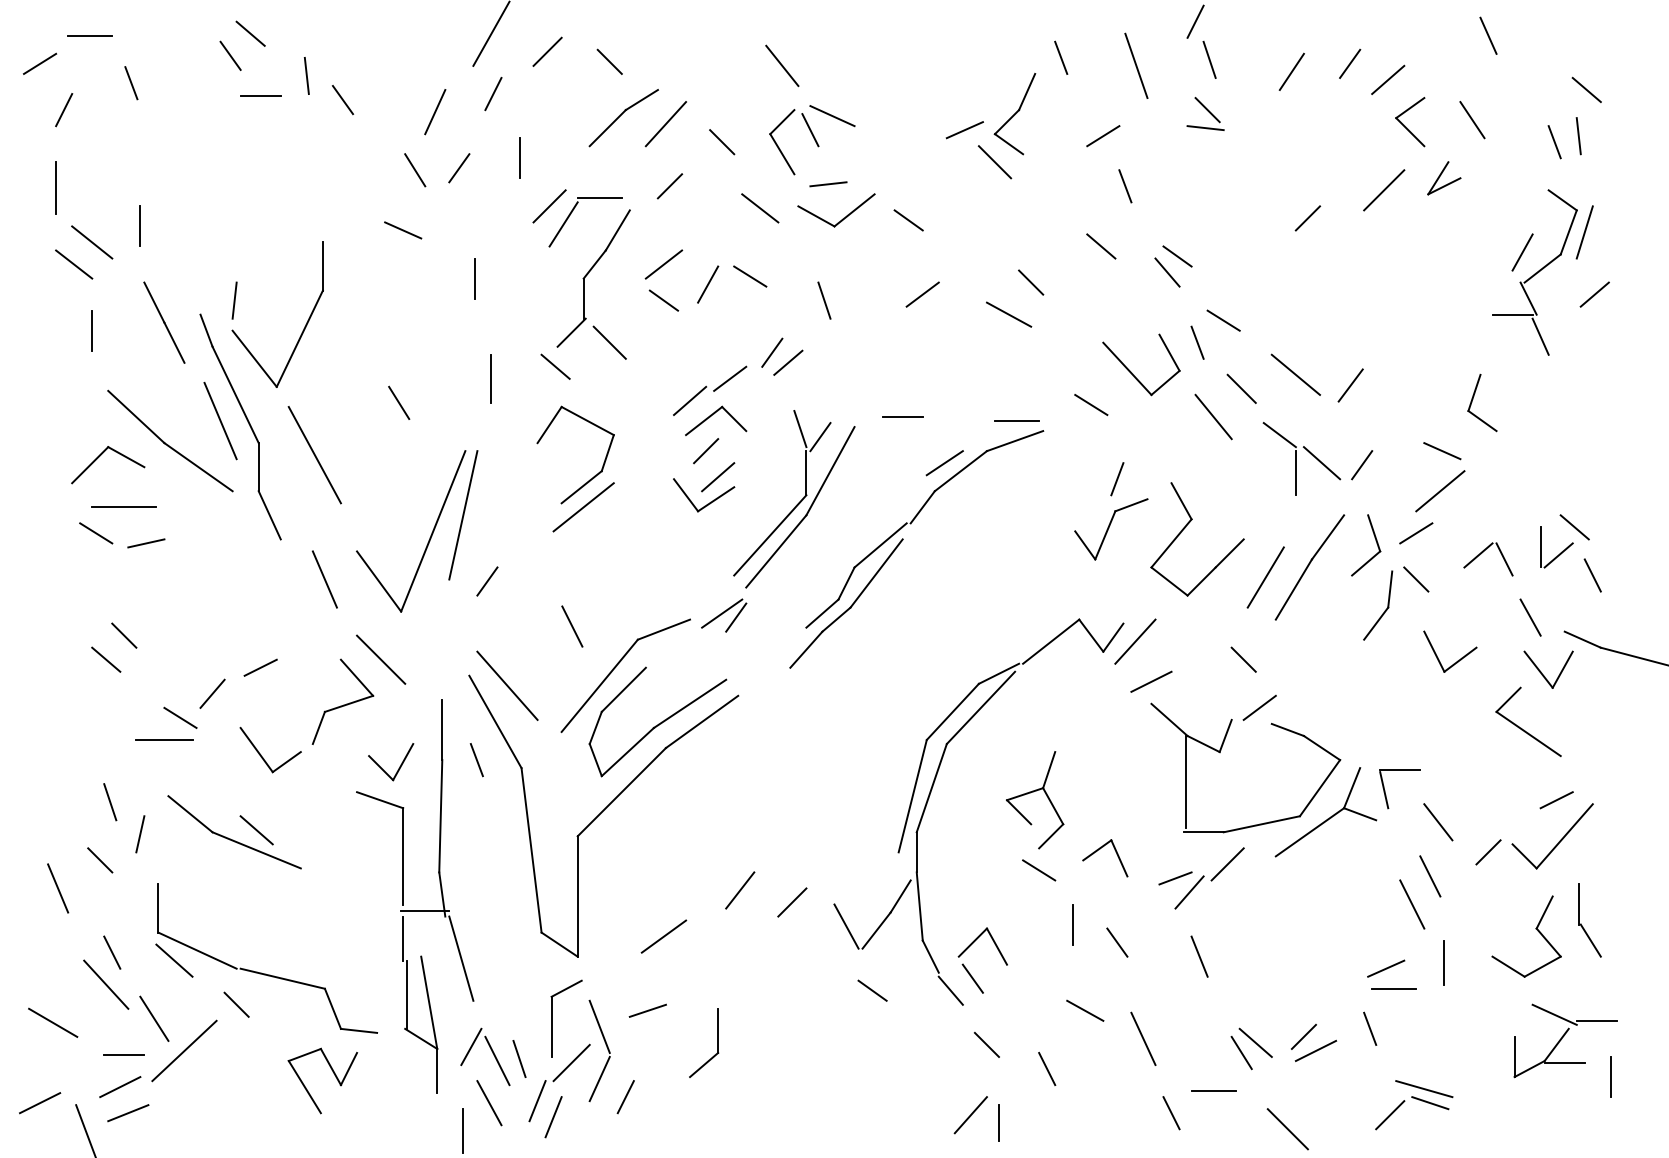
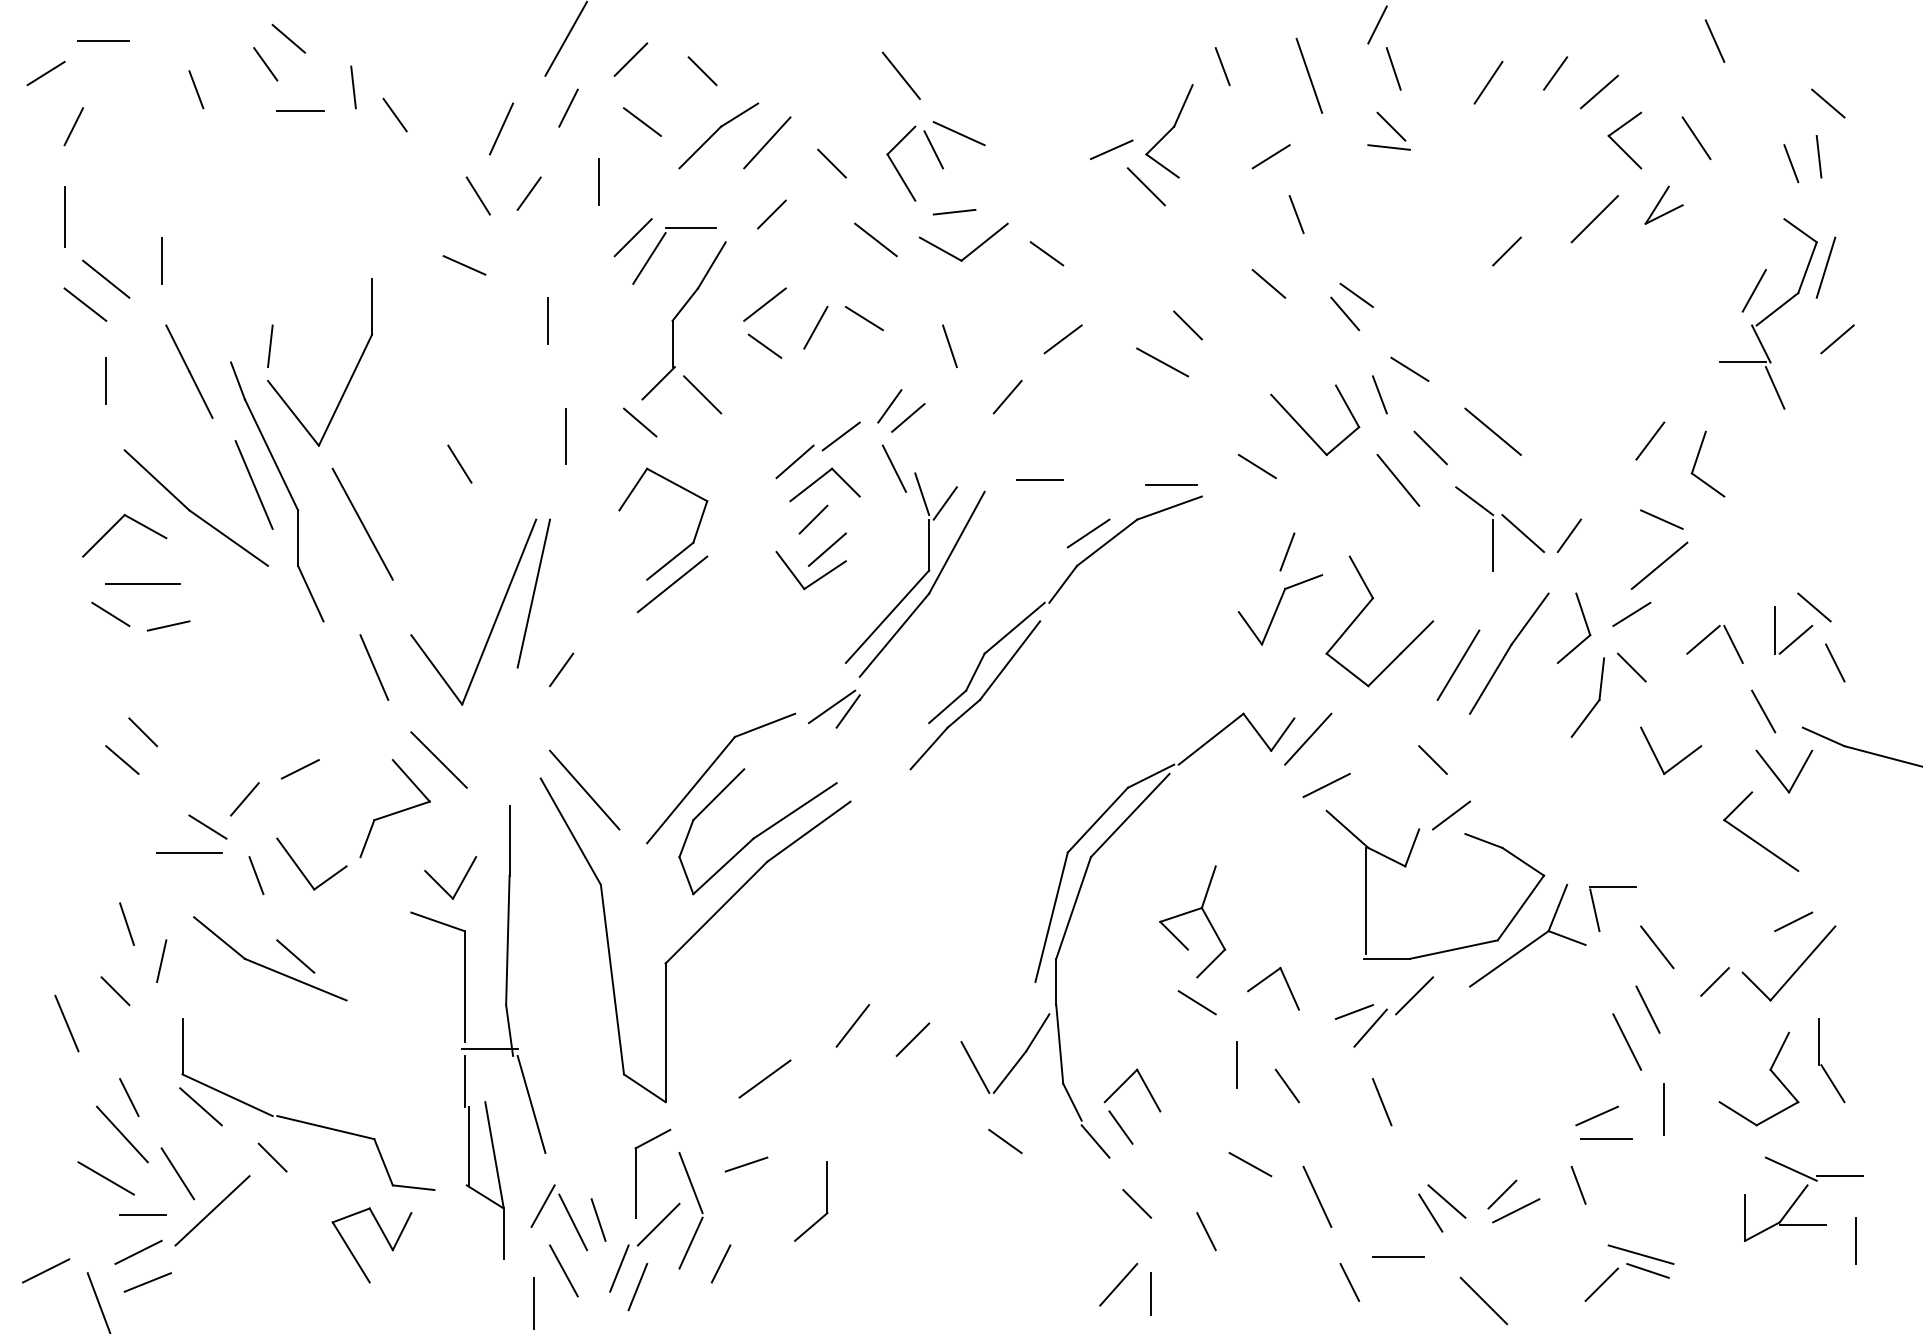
line: (131, 82) -> (196, 89), moved
line: (557, 105) -> (642, 121), added
line: (874, 344) -> (1007, 396), added
line: (1350, 385) -> (1650, 440), moved
line: (571, 626) -> (893, 468), moved
line: (476, 759) -> (256, 875), moved
line: (52, 1022) -> (105, 1178), moved

